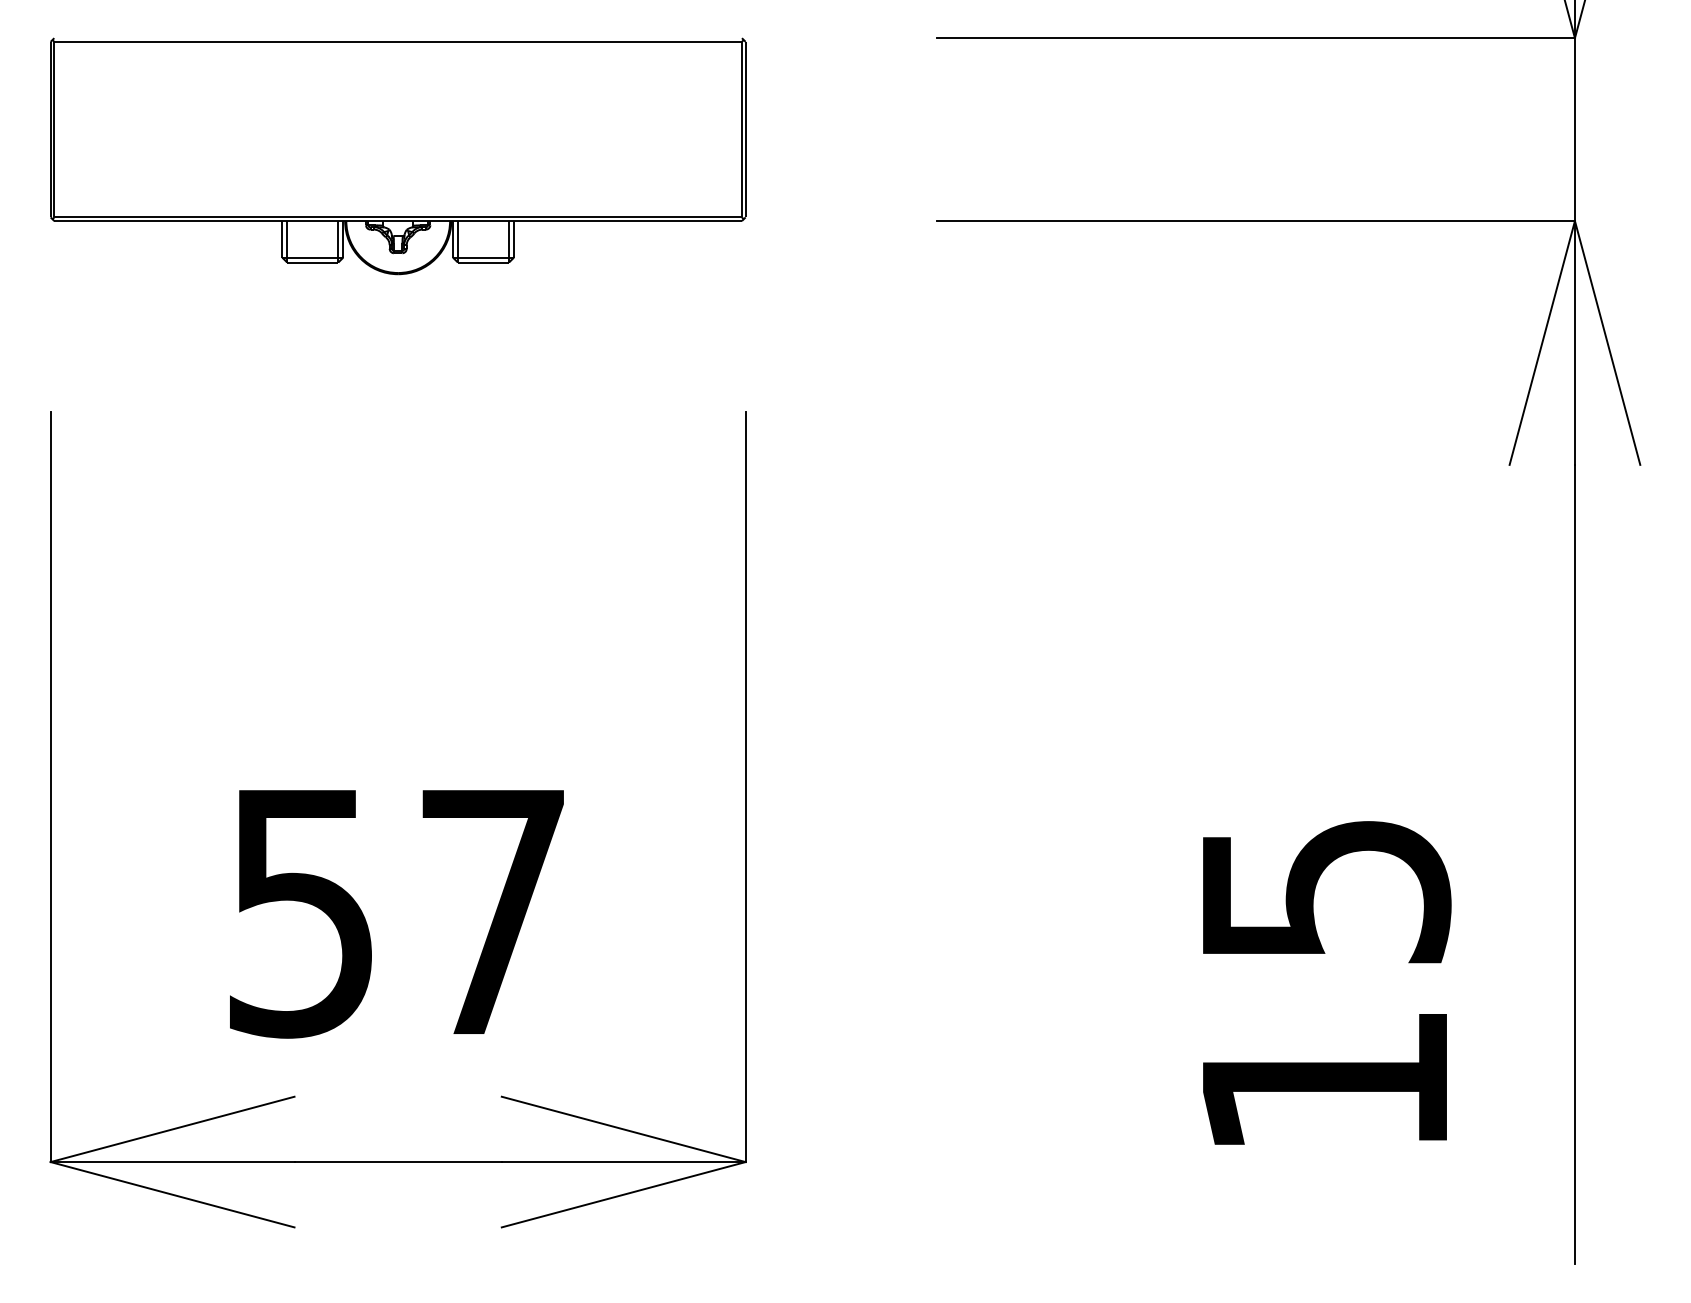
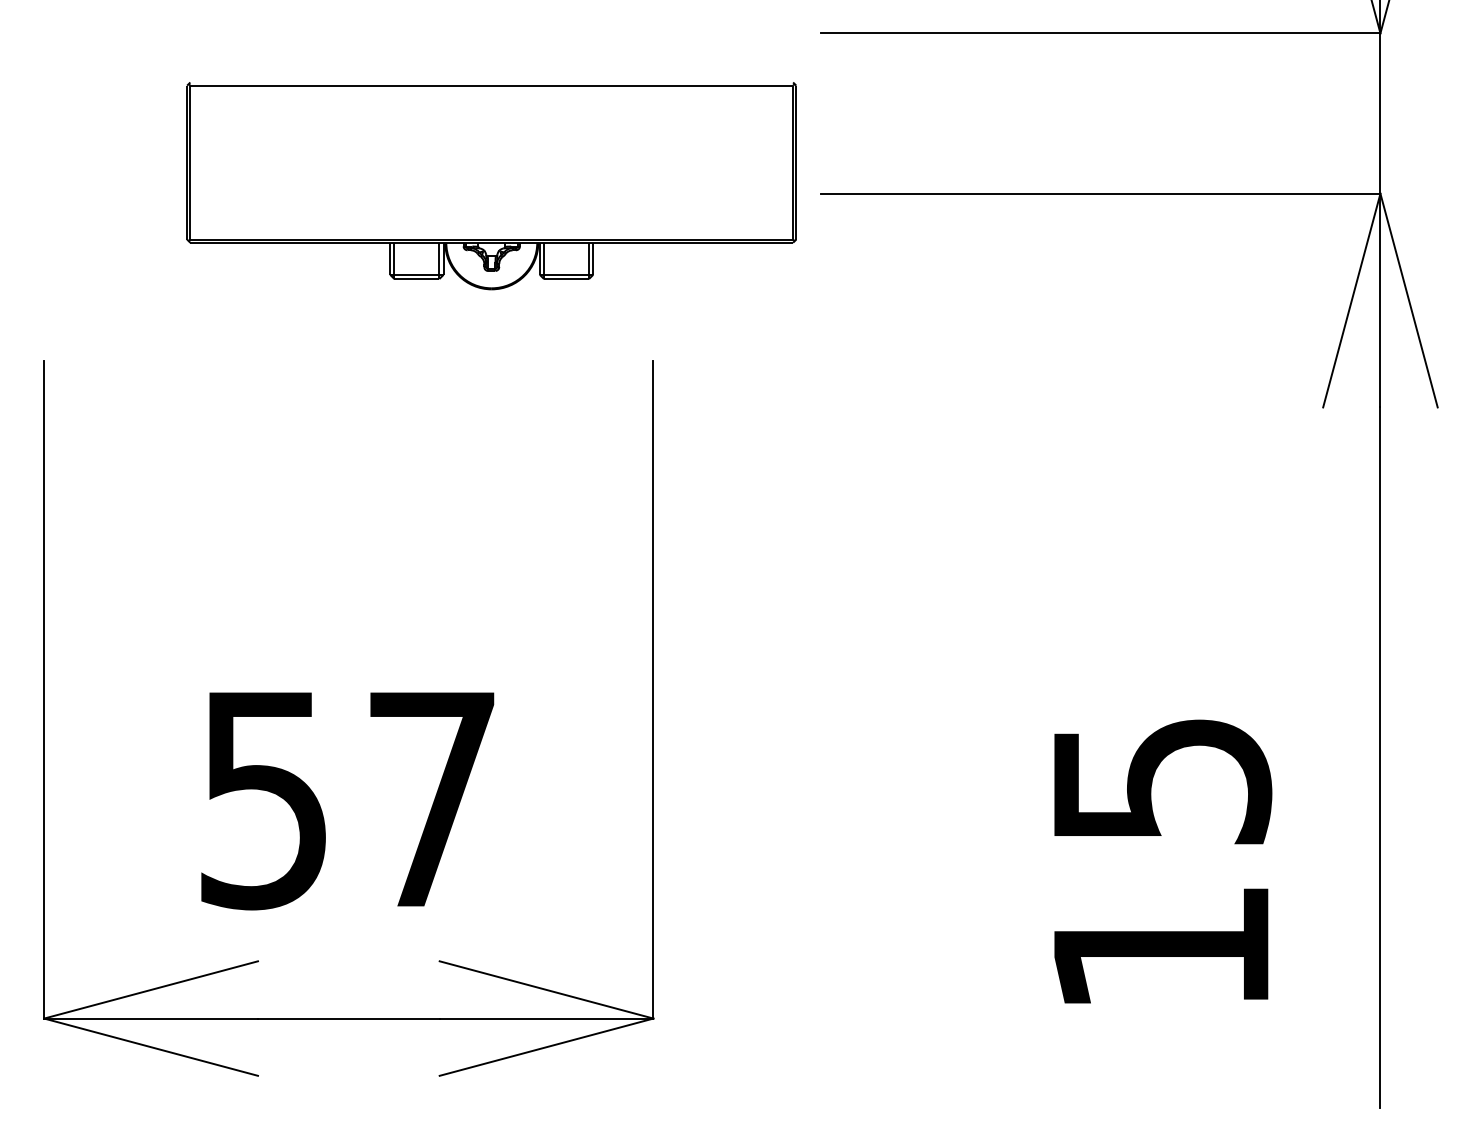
part: (398, 156) -> (492, 186), moved

